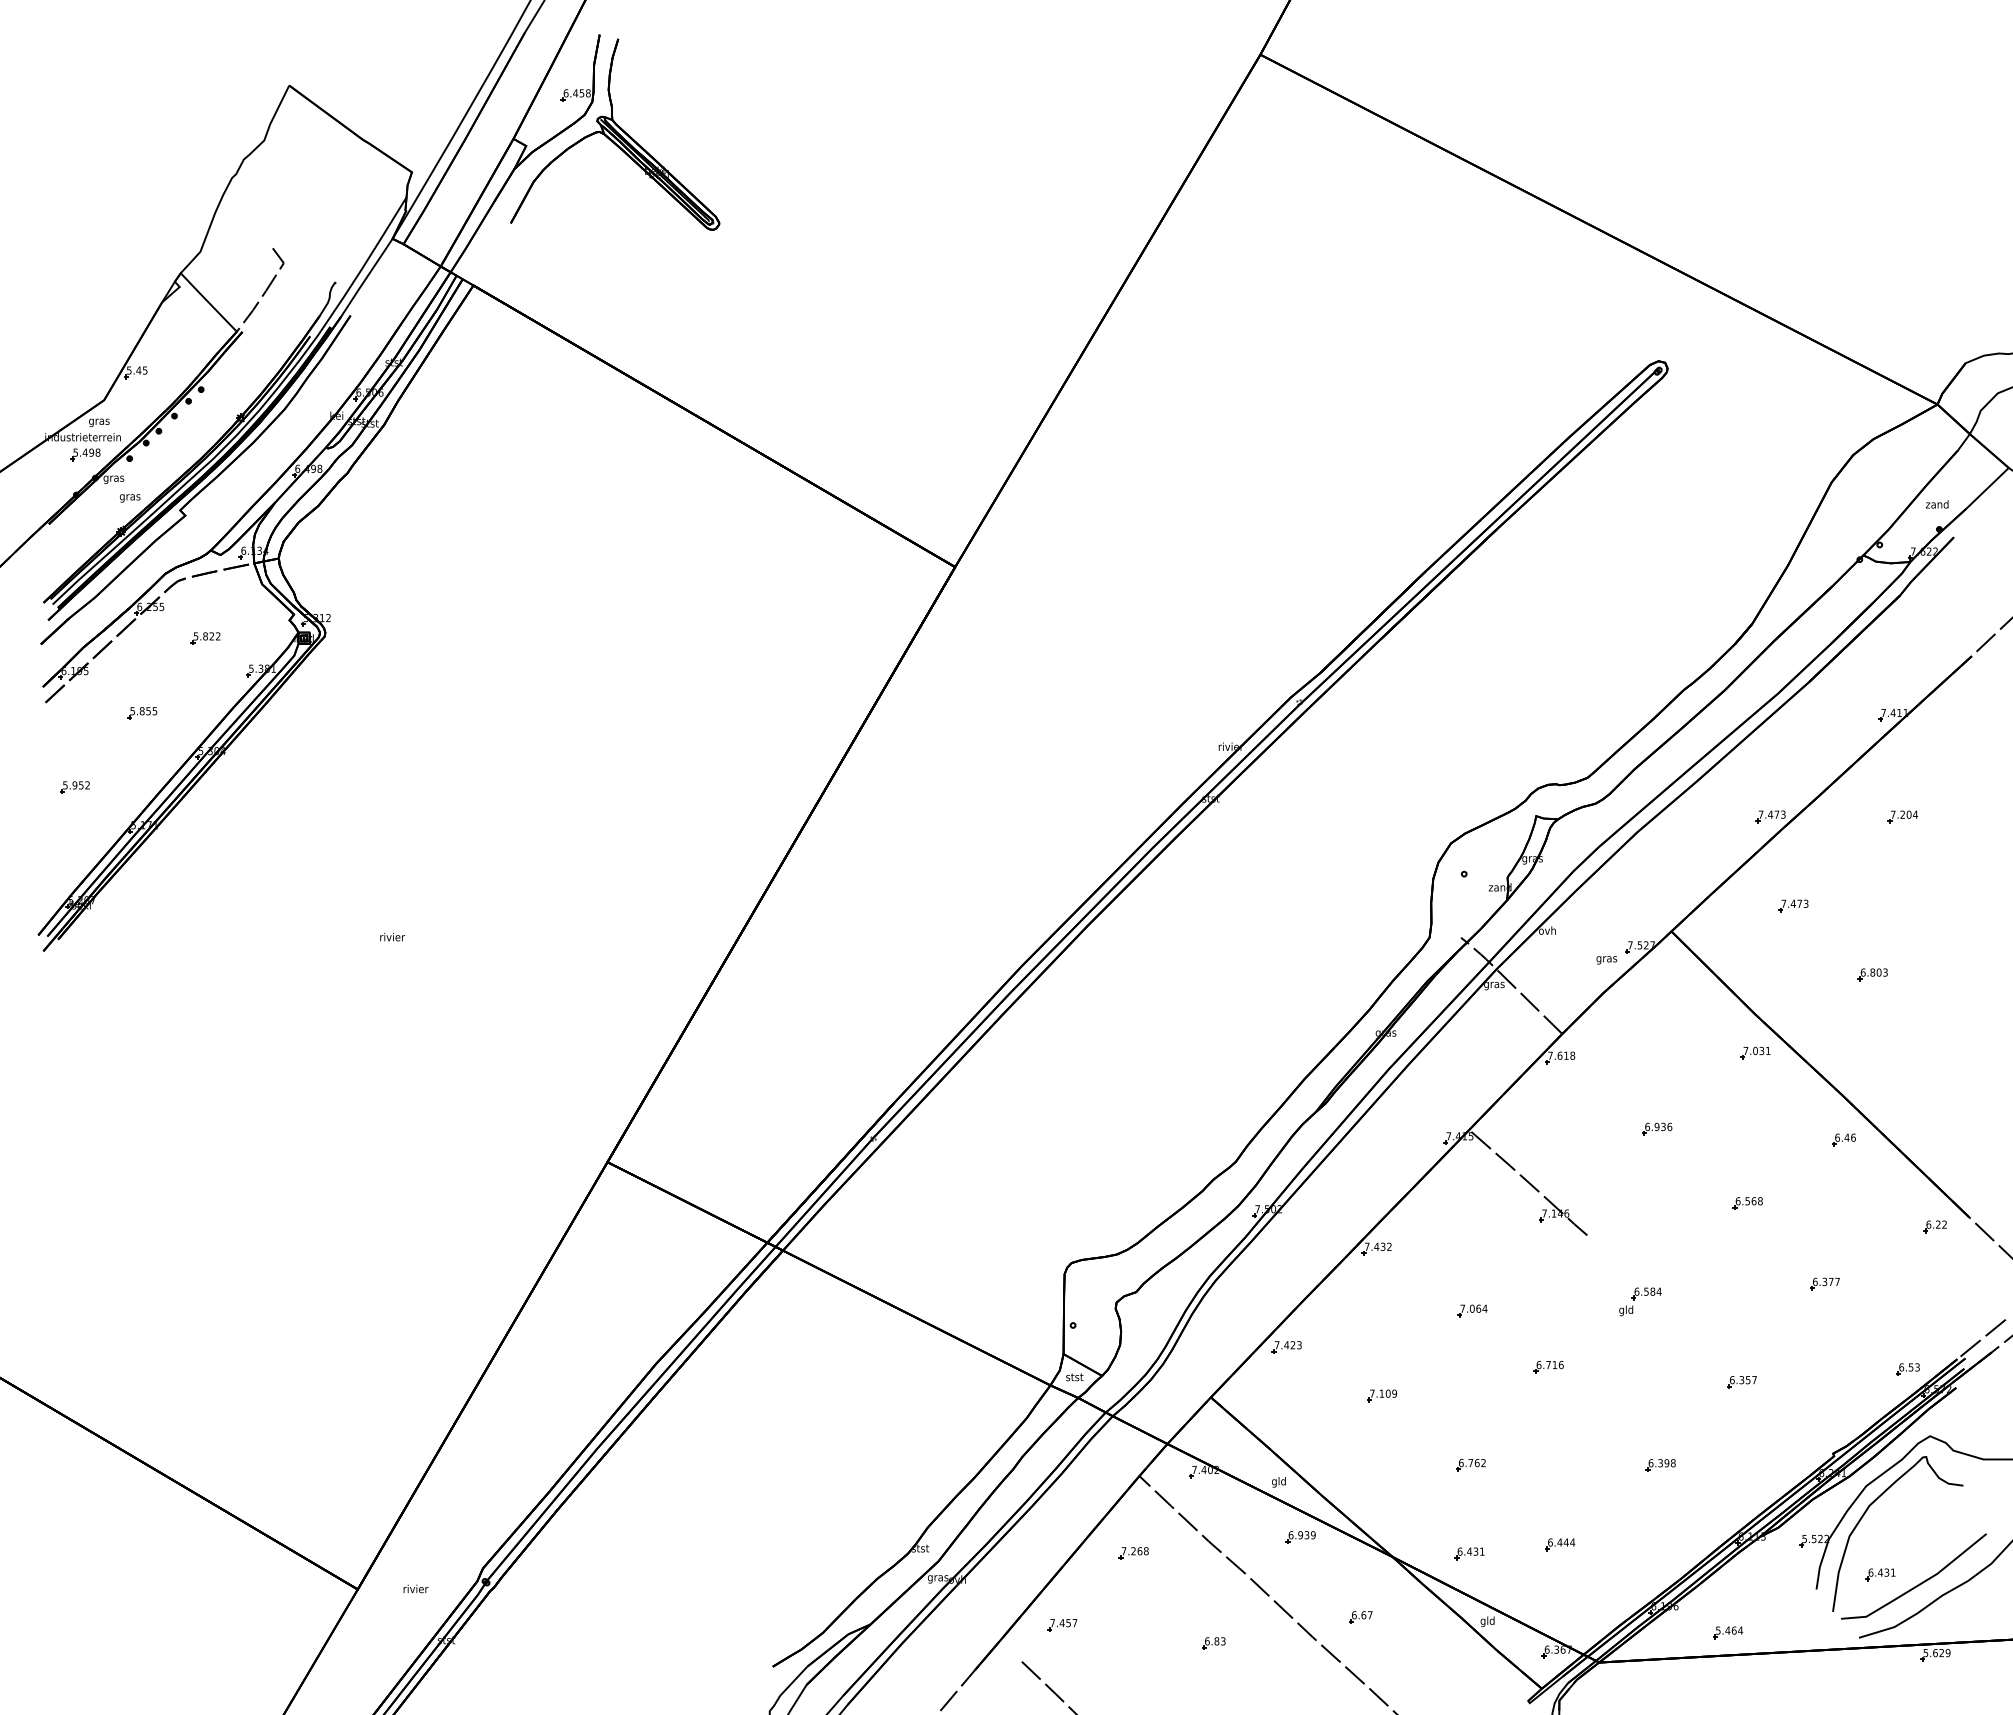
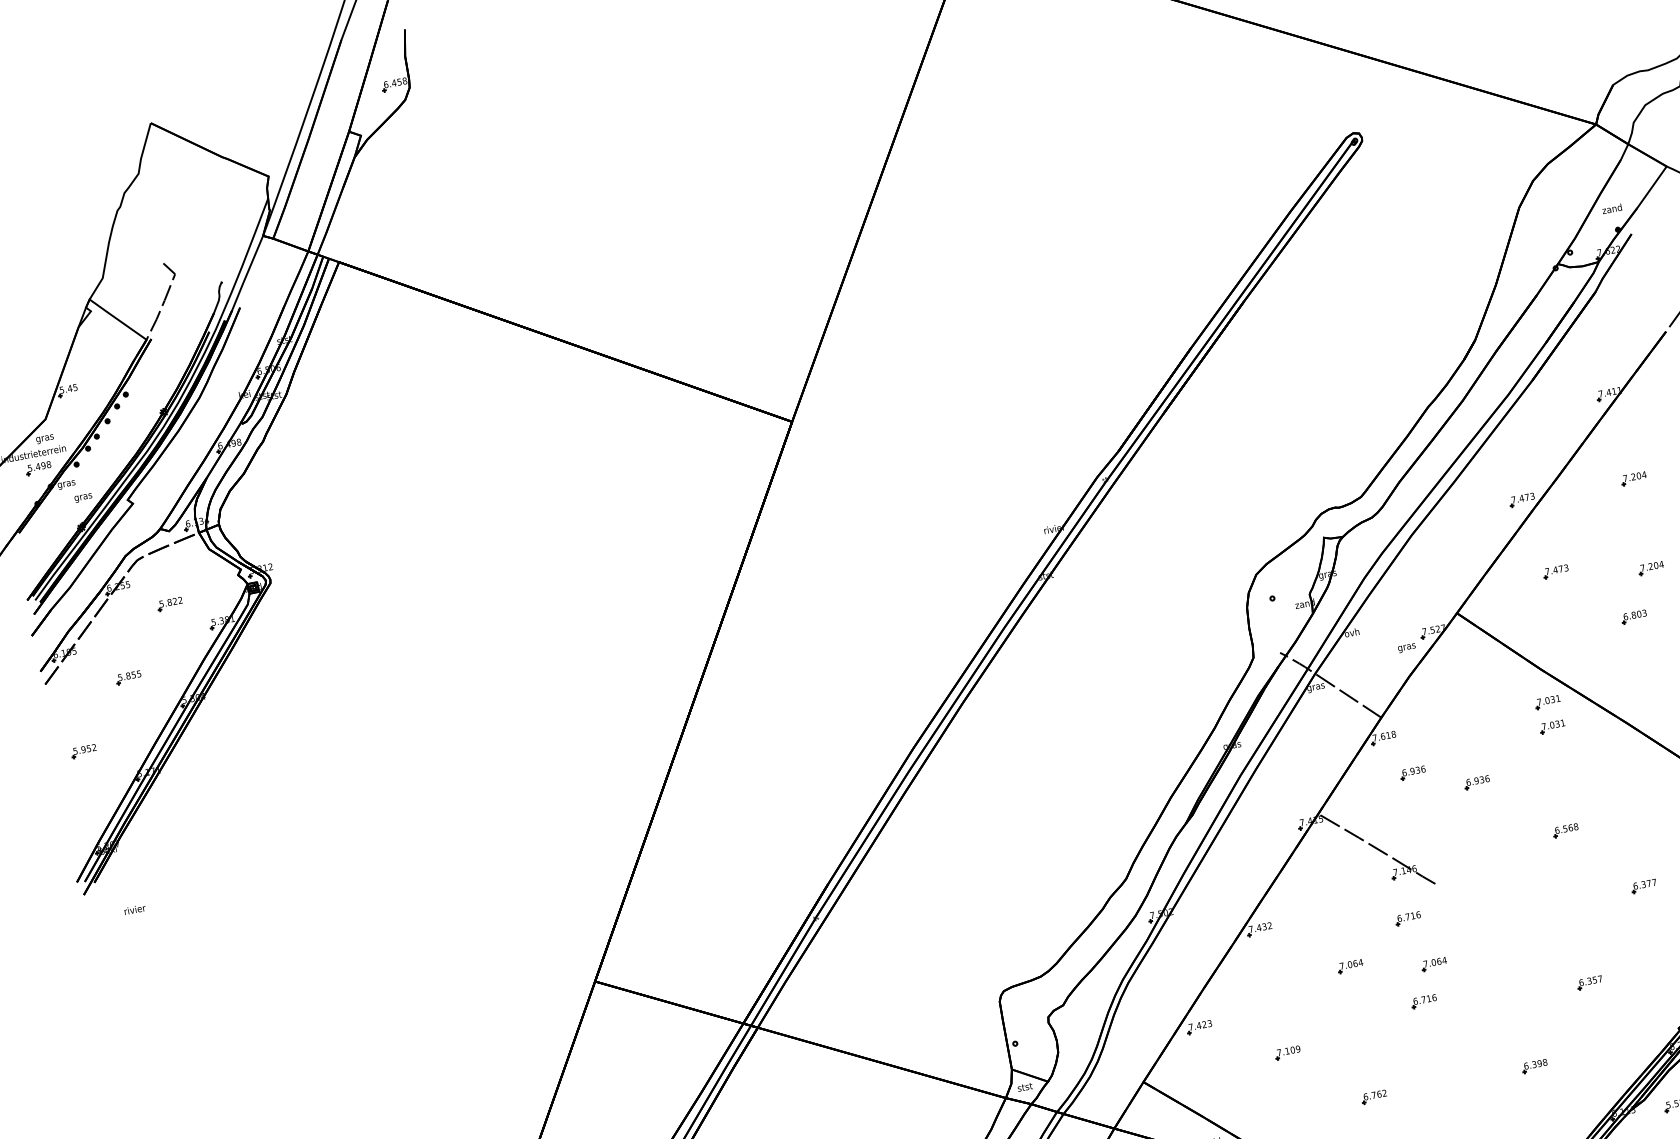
part: (615, 134) -> (434, 111), removed
part: (1902, 922) -> (1650, 568), added
text: (392, 936) -> (134, 909), moved
part: (1755, 1081) -> (1552, 726), added
part: (1586, 1103) -> (1413, 772), added
part: (1843, 1139) -> (1636, 761), removed
part: (1548, 1269) -> (1408, 919), added
part: (1640, 1301) -> (1491, 931), removed
part: (1568, 1326) -> (1434, 963), added

